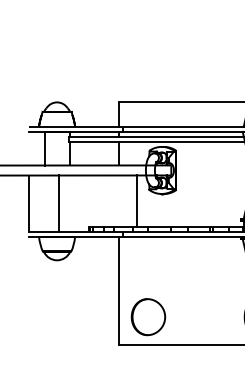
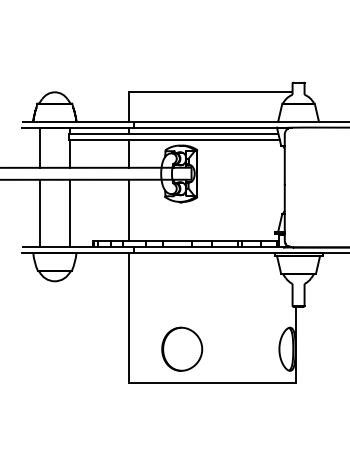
line: (137, 201) -> (128, 210), moved
line: (28, 203) -> (39, 213), moved
line: (58, 203) -> (69, 213), moved
part: (148, 316) -> (182, 348), moved

